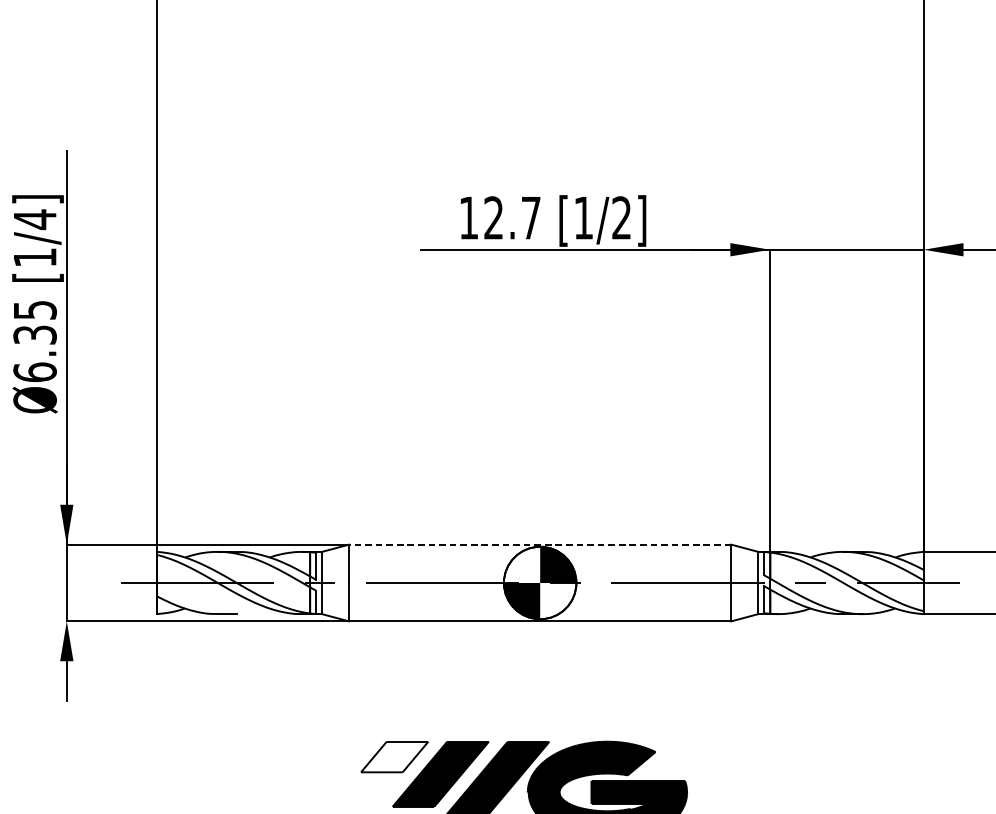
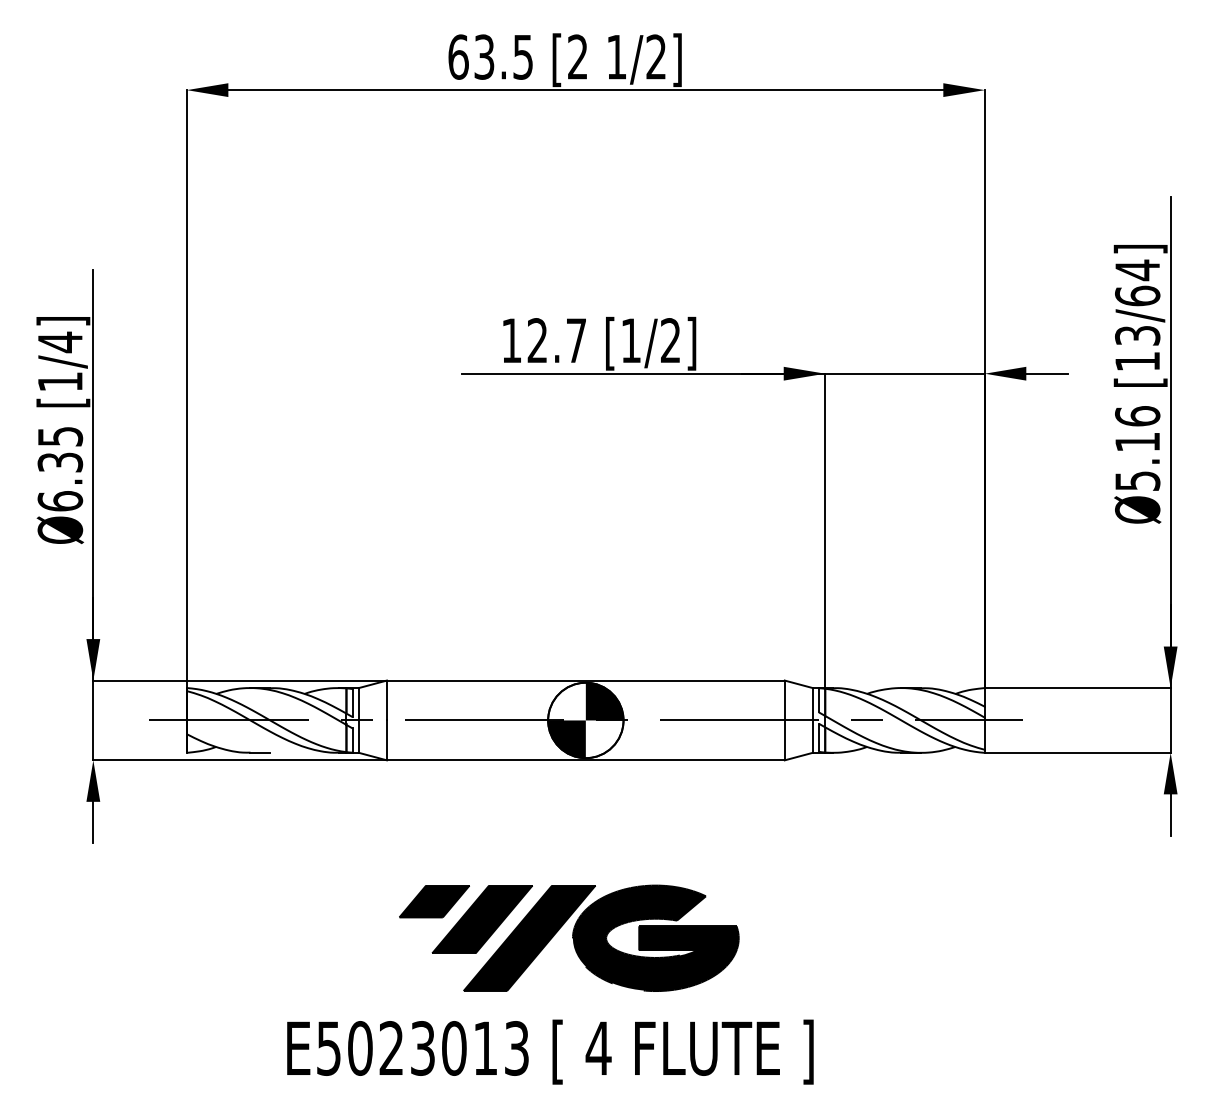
line: (539, 544) -> (585, 680), dashed -> solid
fill: (394, 757) -> (434, 901), added

